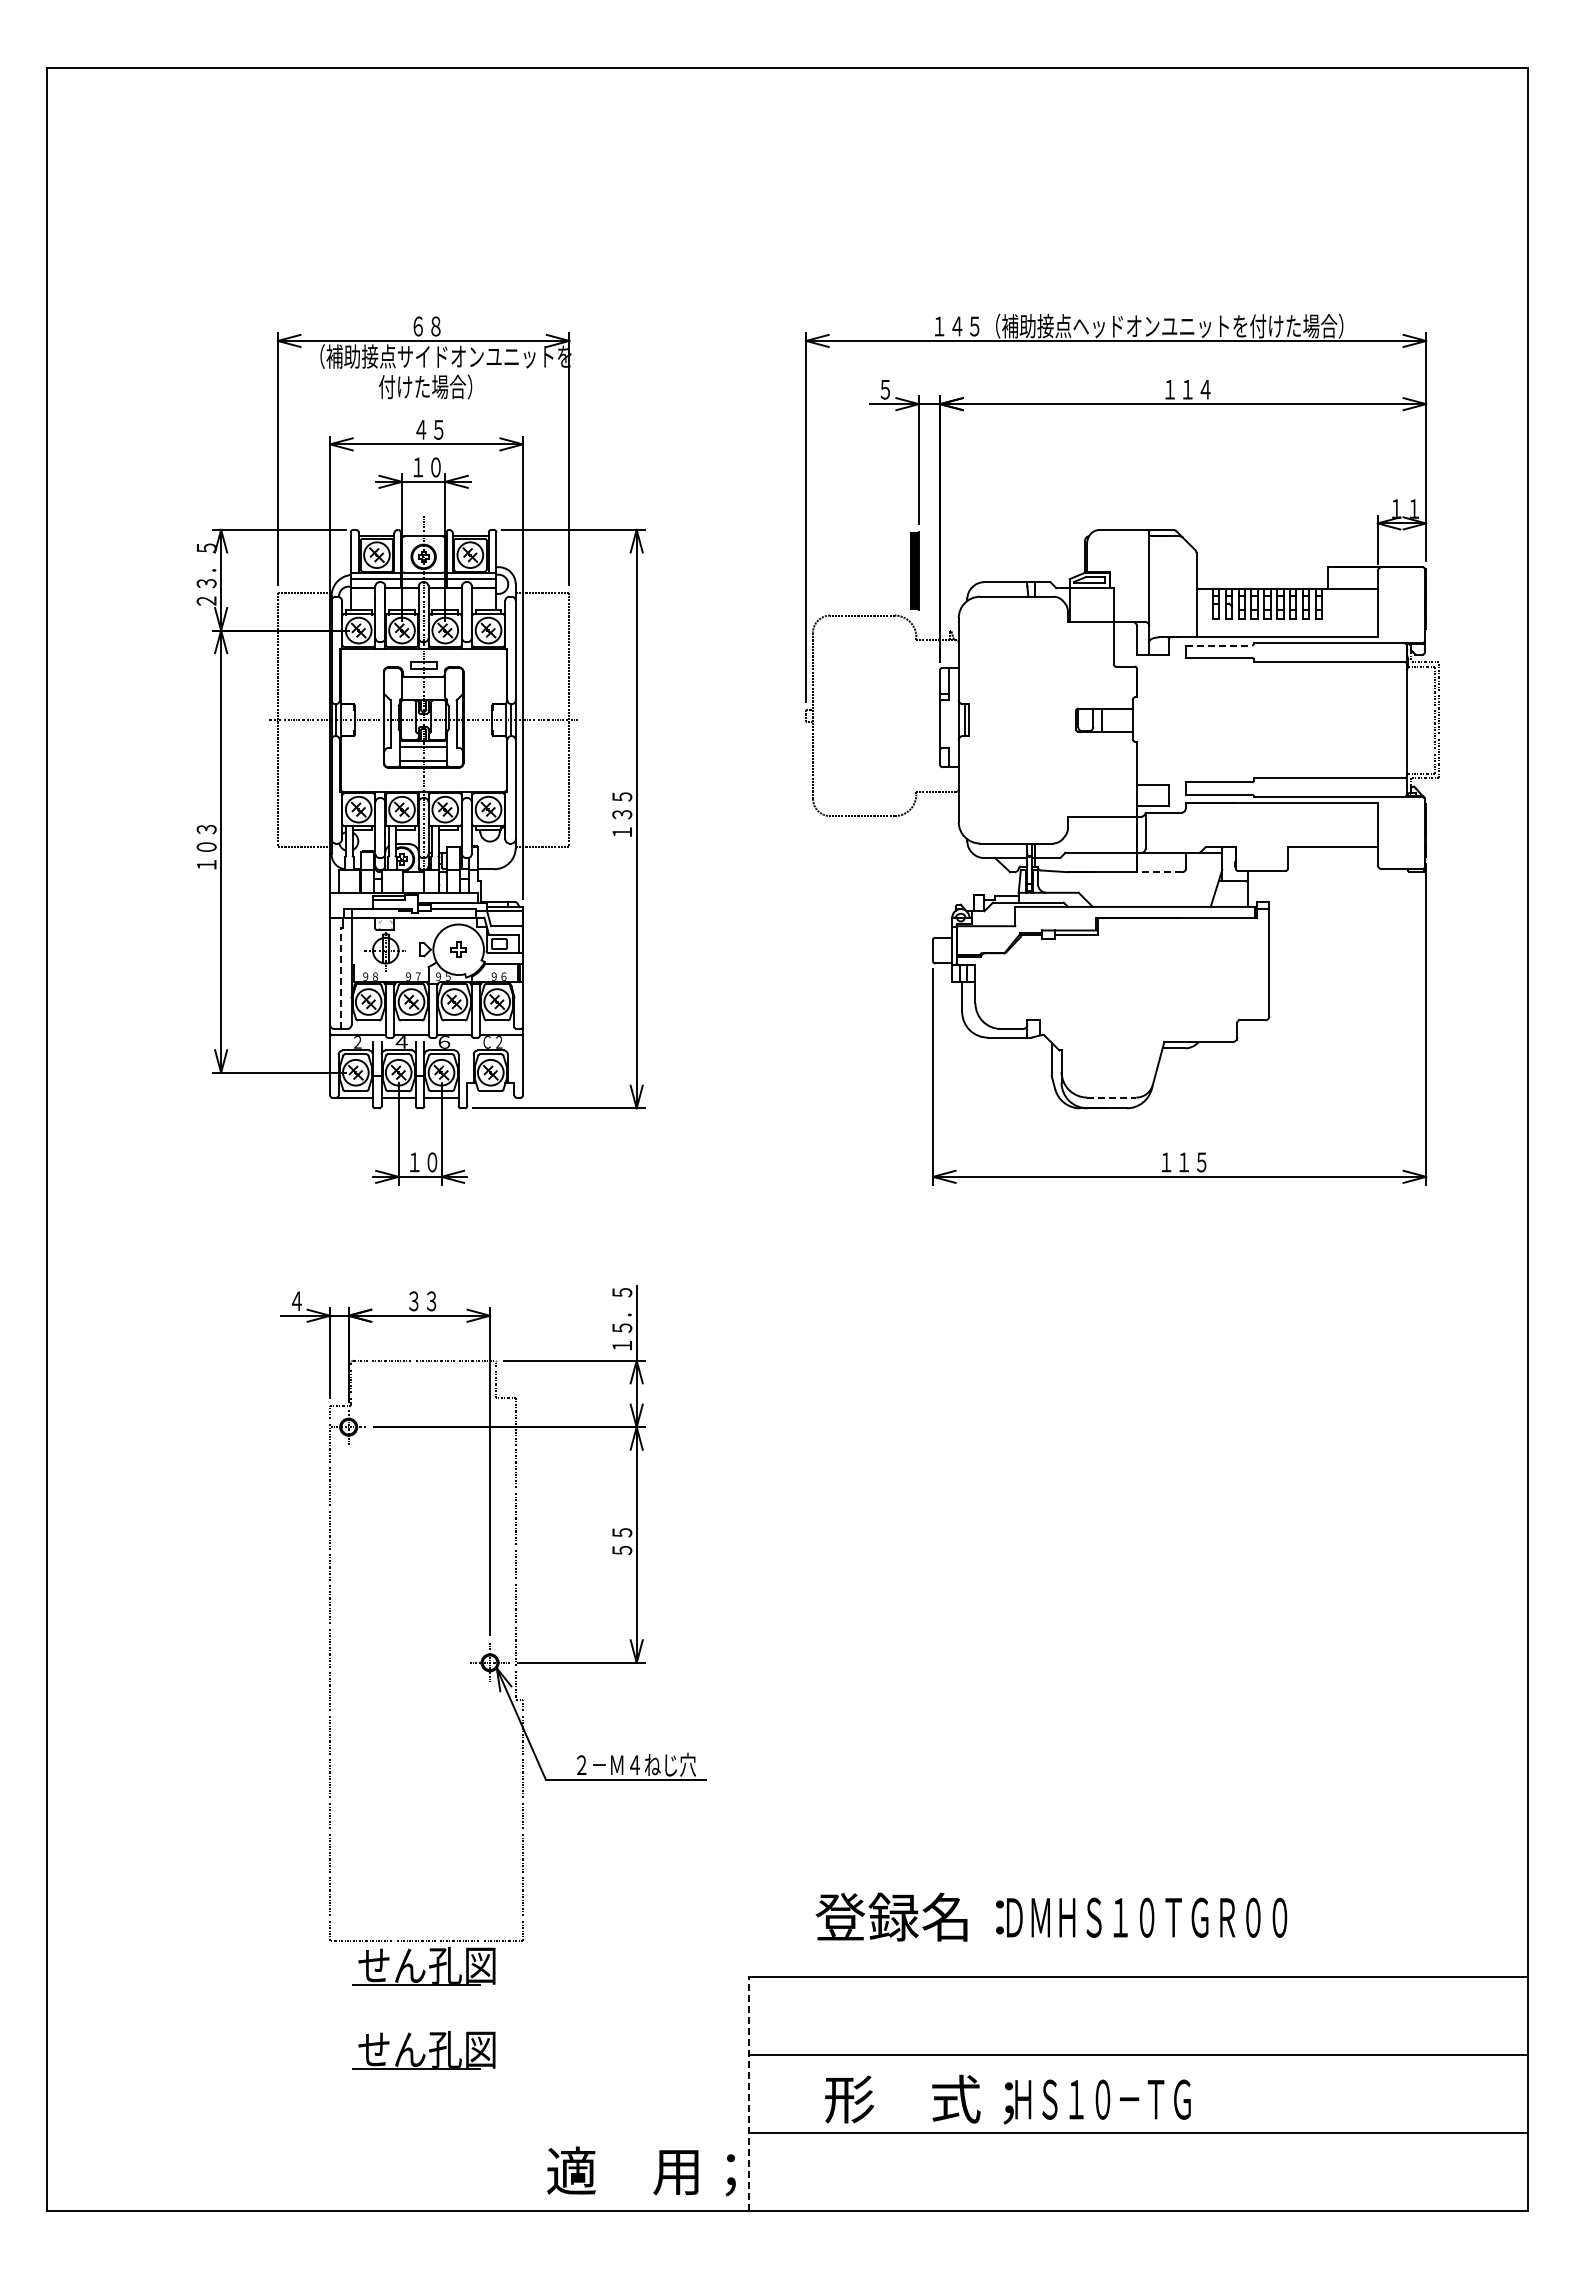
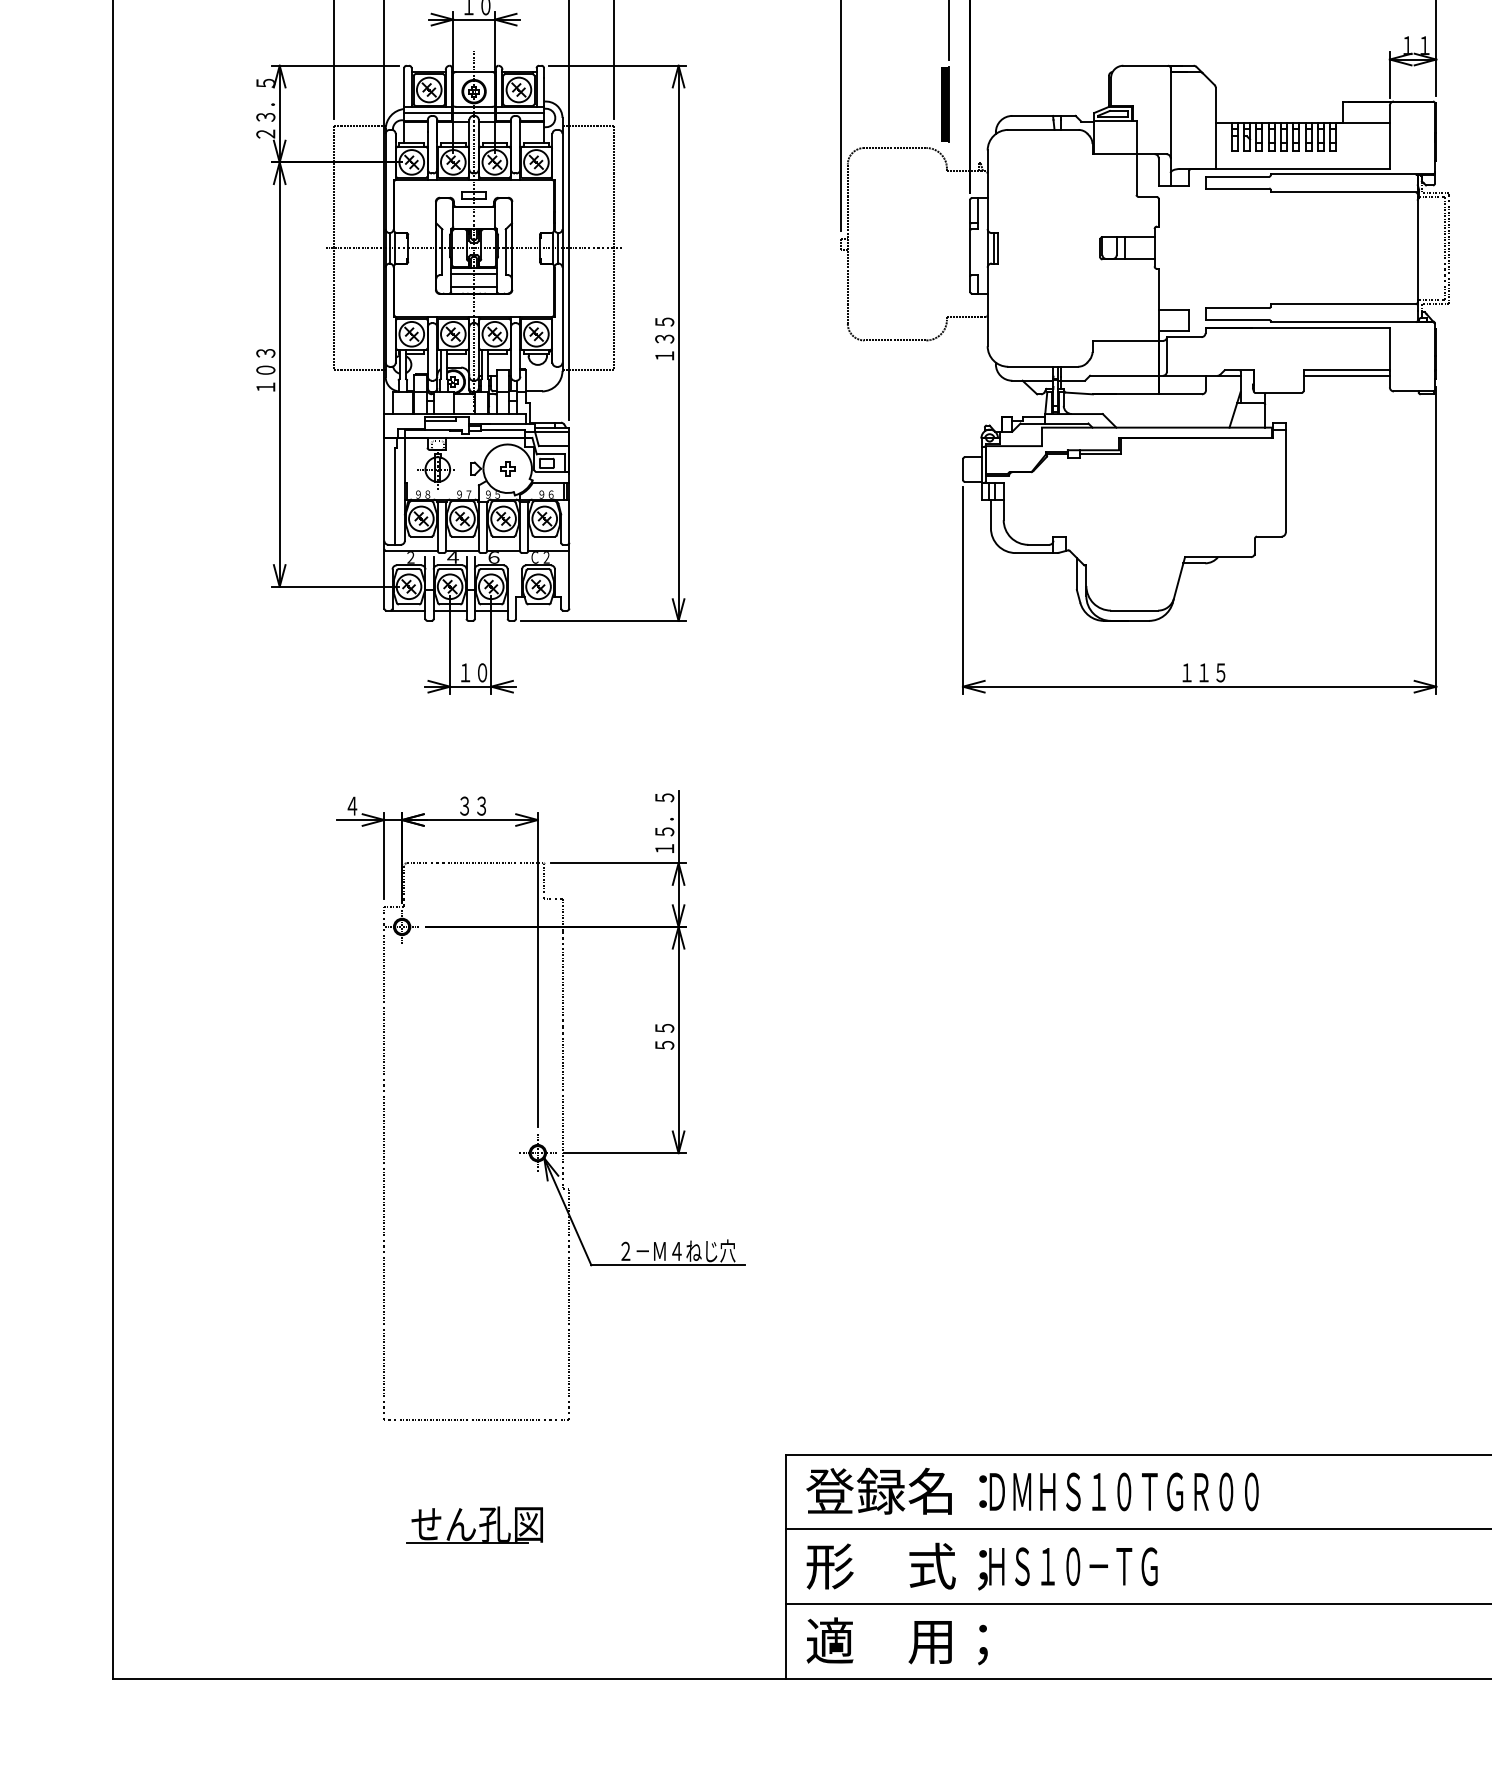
line: (1219, 645) -> (1237, 176), dashed -> solid
line: (1332, 852) -> (1346, 375), added
line: (1158, 872) -> (1179, 394), dashed -> solid
line: (340, 978) -> (394, 496), dashed -> solid
line: (1111, 1097) -> (1134, 610), dashed -> solid
text: (1051, 1916) -> (1032, 1490), moved
part: (423, 1966) -> (473, 1444), removed
line: (748, 2093) -> (785, 1566), dashed -> solid
text: (1007, 2099) -> (981, 1566), moved
text: (641, 2171) -> (897, 1641), moved

